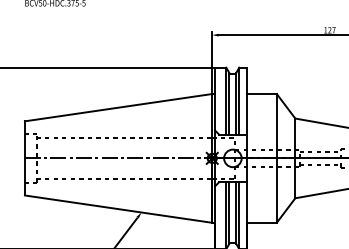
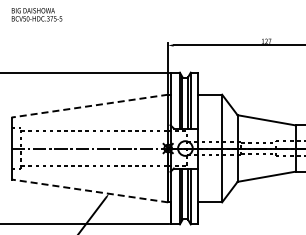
line: (118, 108) -> (89, 106), solid -> dashed
line: (118, 208) -> (89, 190), solid -> dashed

